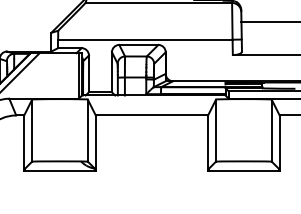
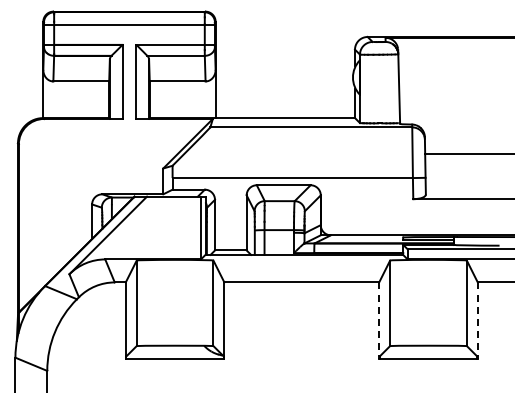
line: (208, 143) -> (379, 321), solid -> dashed
line: (279, 143) -> (477, 321), solid -> dashed

